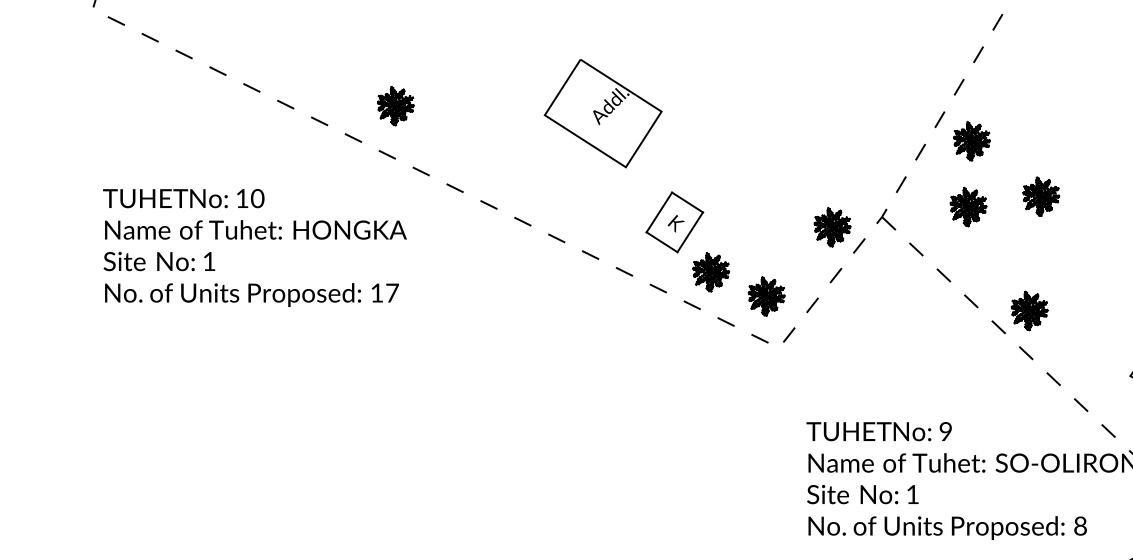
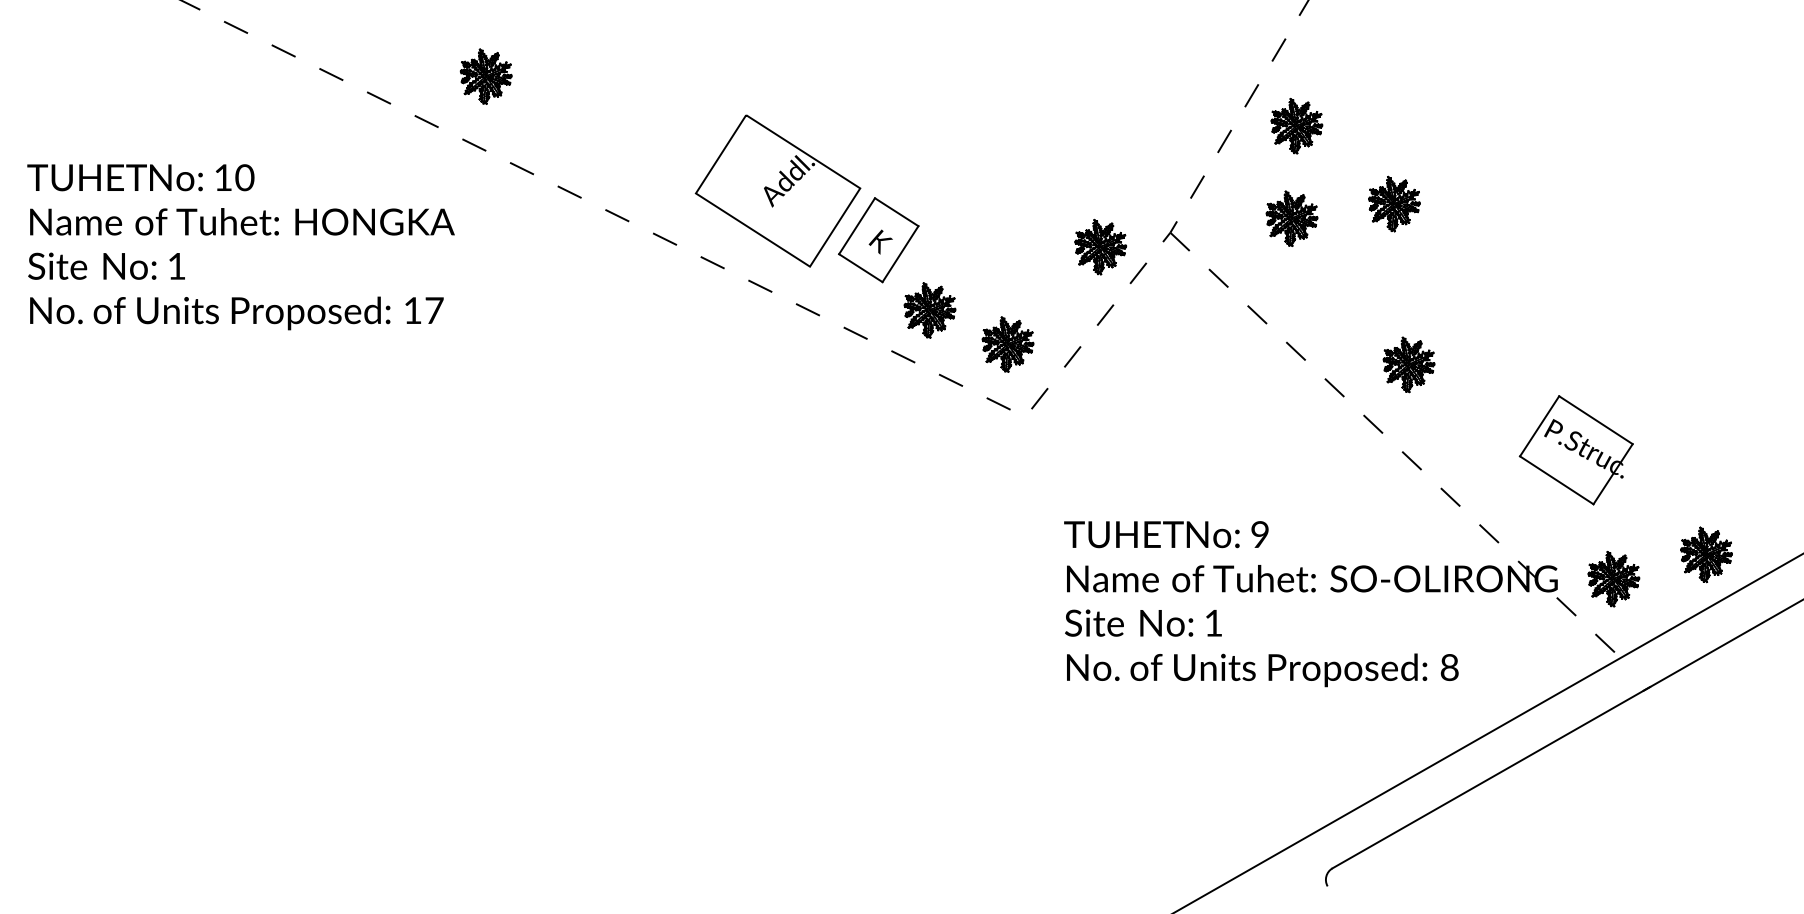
part: (602, 113) -> (777, 190), moved
text: (254, 248) -> (240, 247), moved
part: (1029, 310) -> (1408, 364), moved

